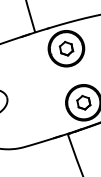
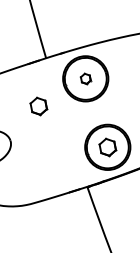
part: (66, 48) -> (85, 78), size x0.6
part: (29, 70) -> (38, 106), added

